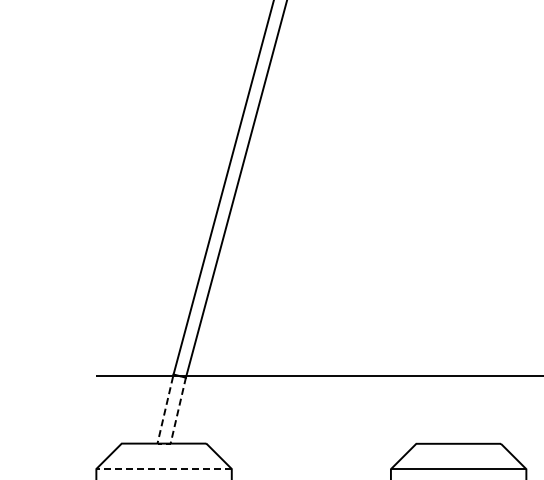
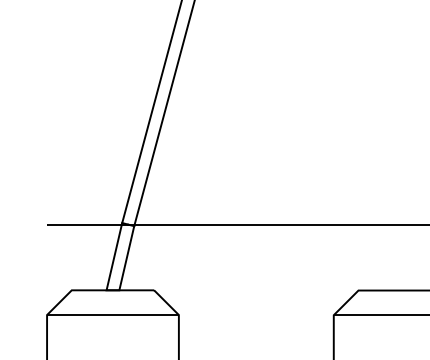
line: (162, 443) -> (111, 290), dashed -> solid
line: (164, 469) -> (113, 315), dashed -> solid

